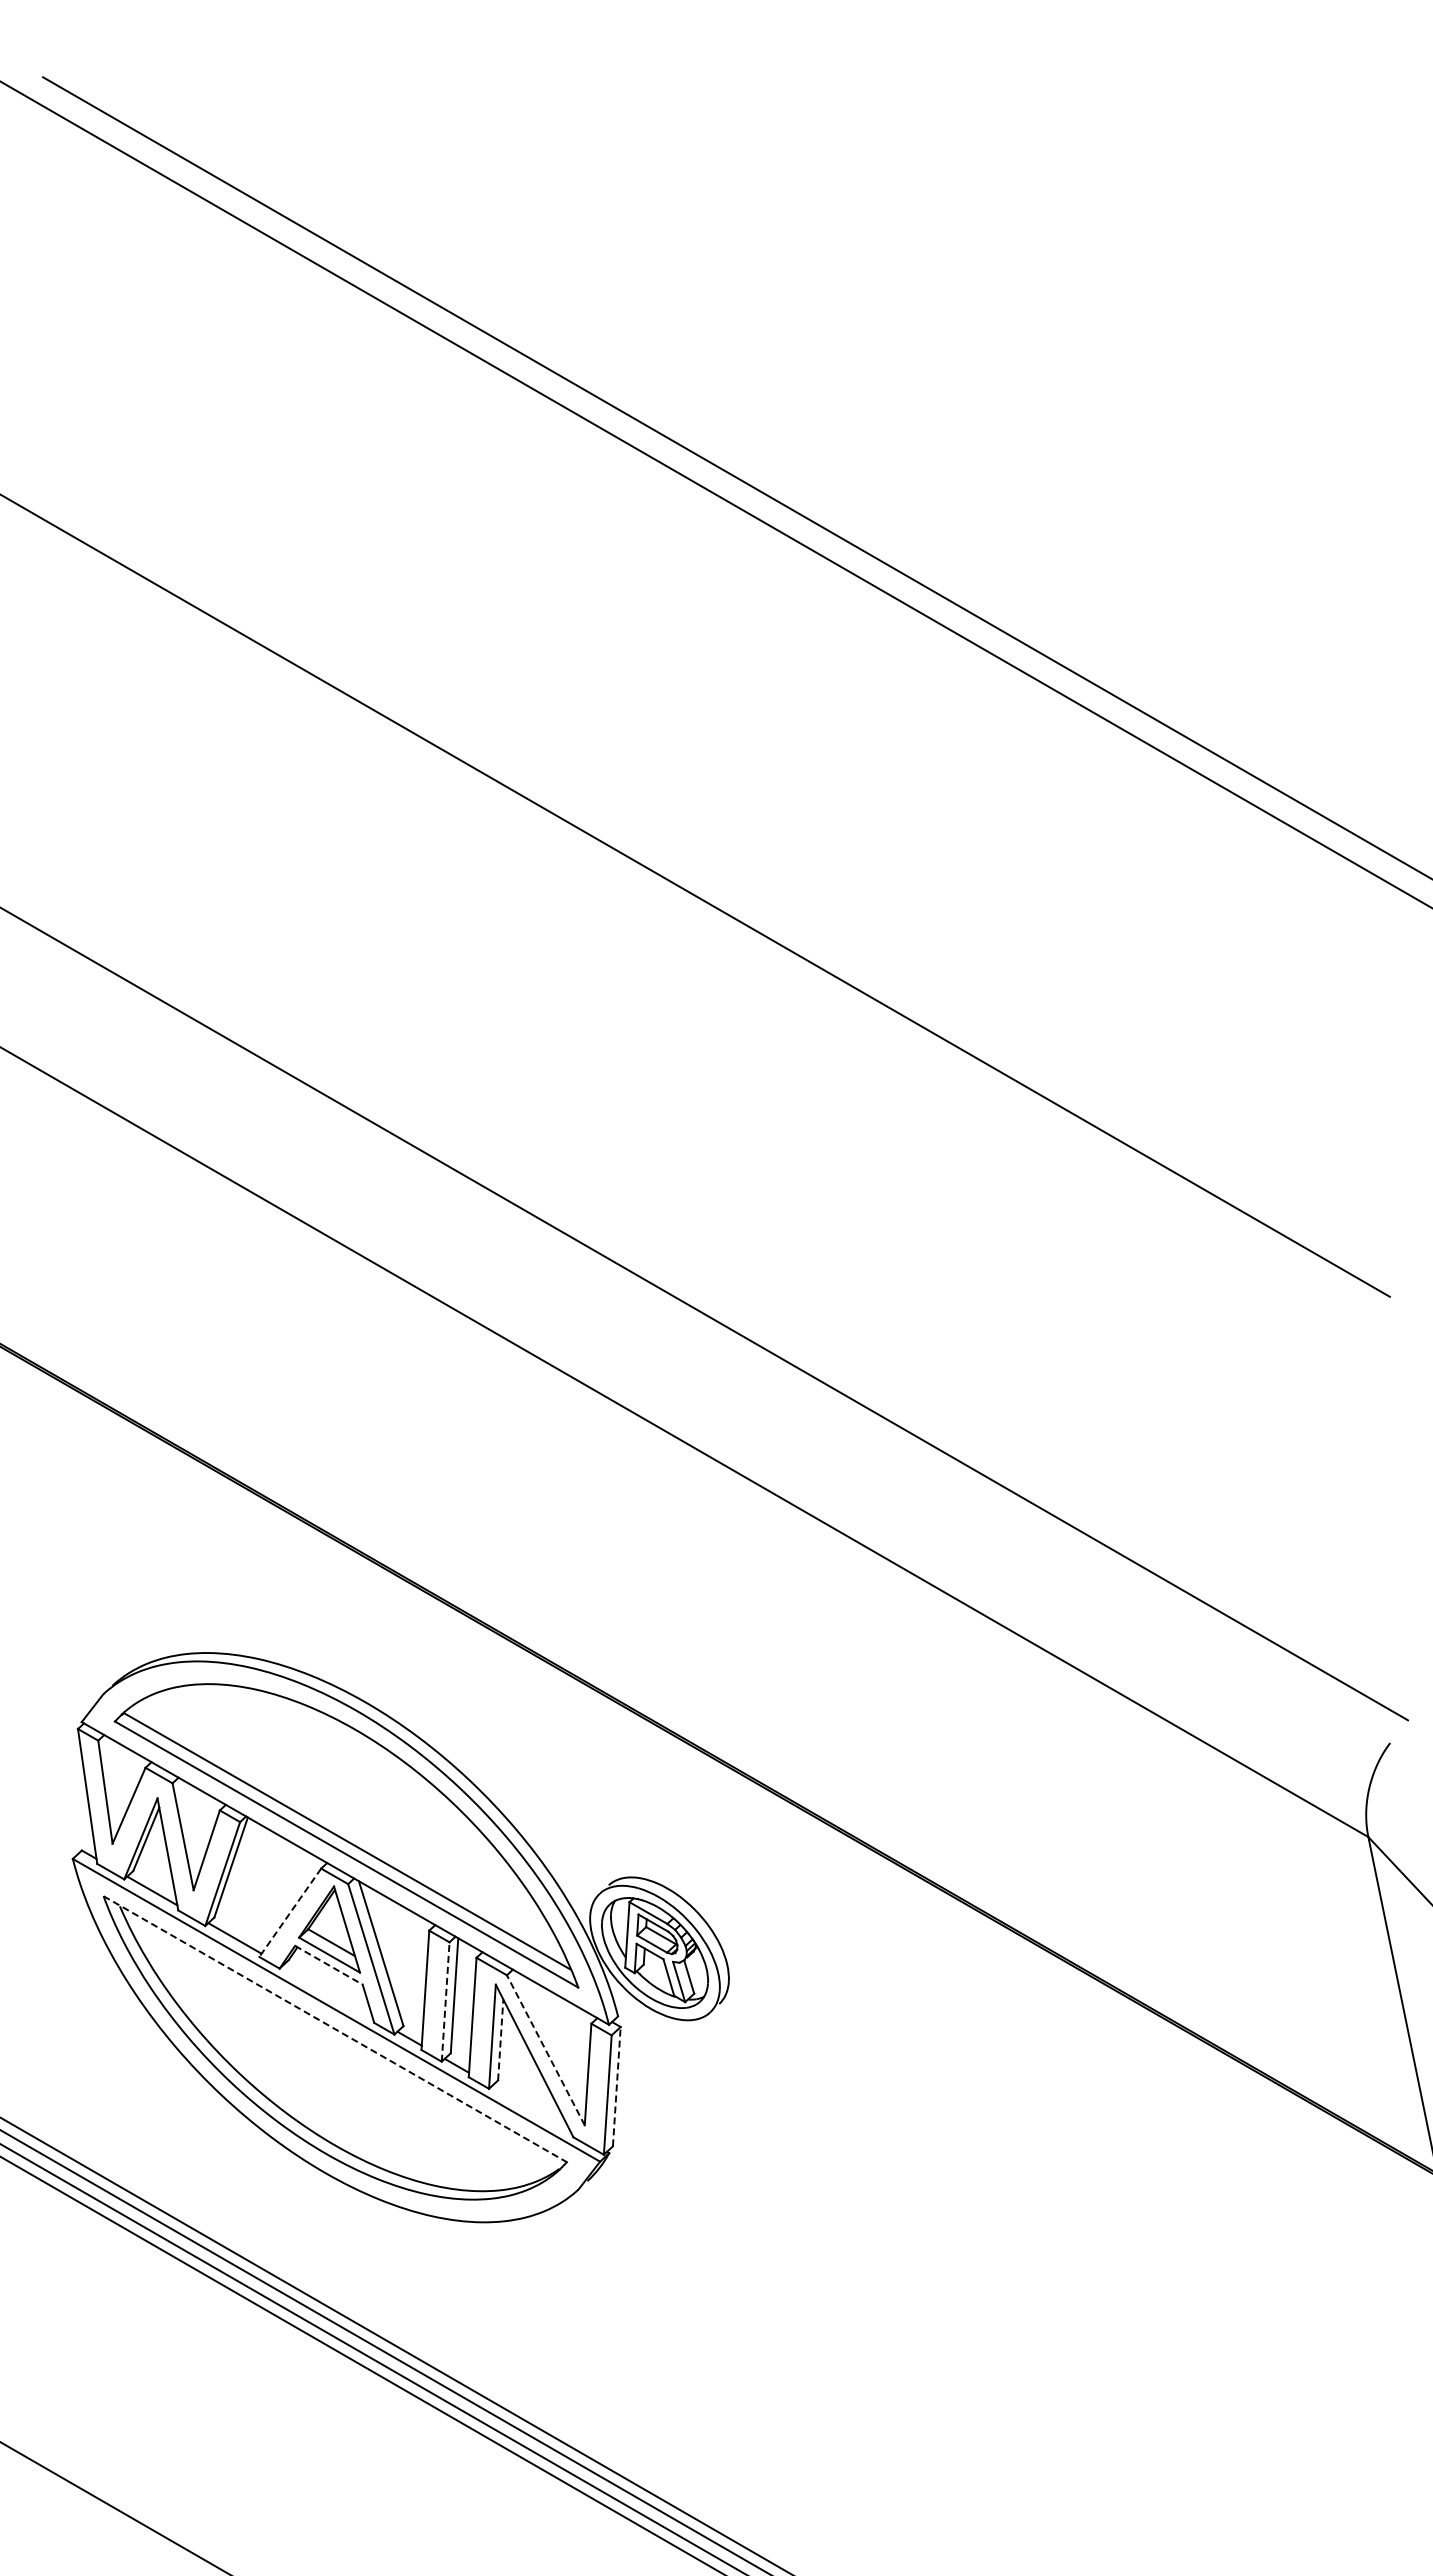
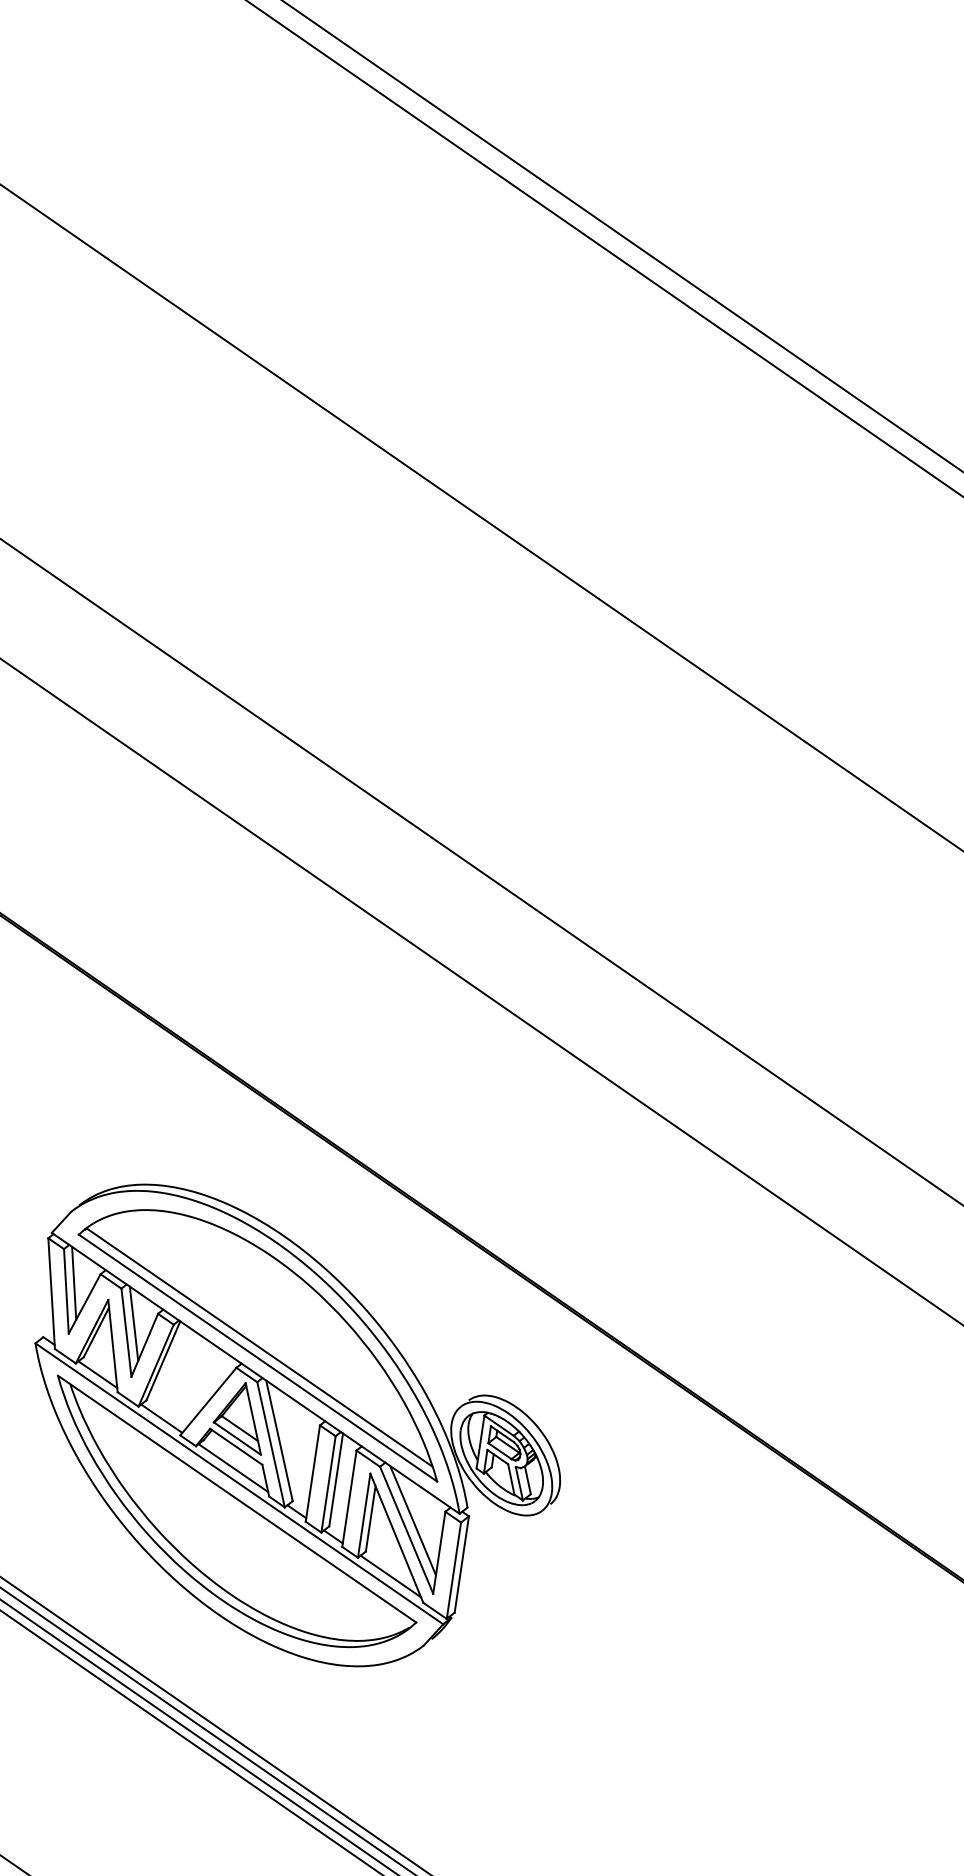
line: (113, 1781) -> (73, 1283), added
line: (191, 1824) -> (134, 1323), added
line: (290, 1912) -> (208, 1401), dashed -> solid
line: (328, 1965) -> (235, 1446), dashed -> solid
line: (327, 1991) -> (233, 1467), added
line: (445, 2002) -> (328, 1484), dashed -> solid
line: (335, 2029) -> (237, 1499), dashed -> solid
line: (552, 2037) -> (412, 1520), added
line: (500, 2039) -> (370, 1518), dashed -> solid
line: (545, 2050) -> (406, 1530), dashed -> solid
line: (616, 2086) -> (461, 1564), dashed -> solid
line: (531, 2108) -> (391, 1576), added

